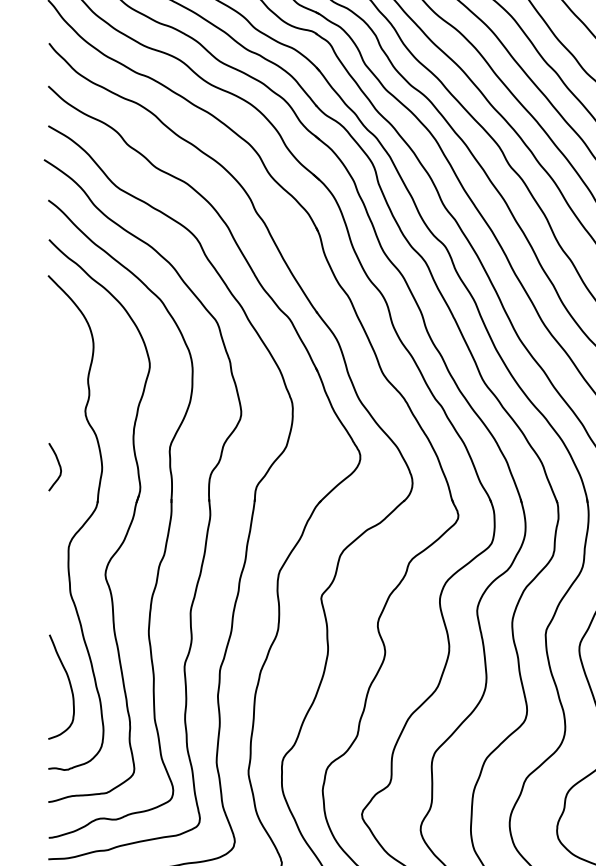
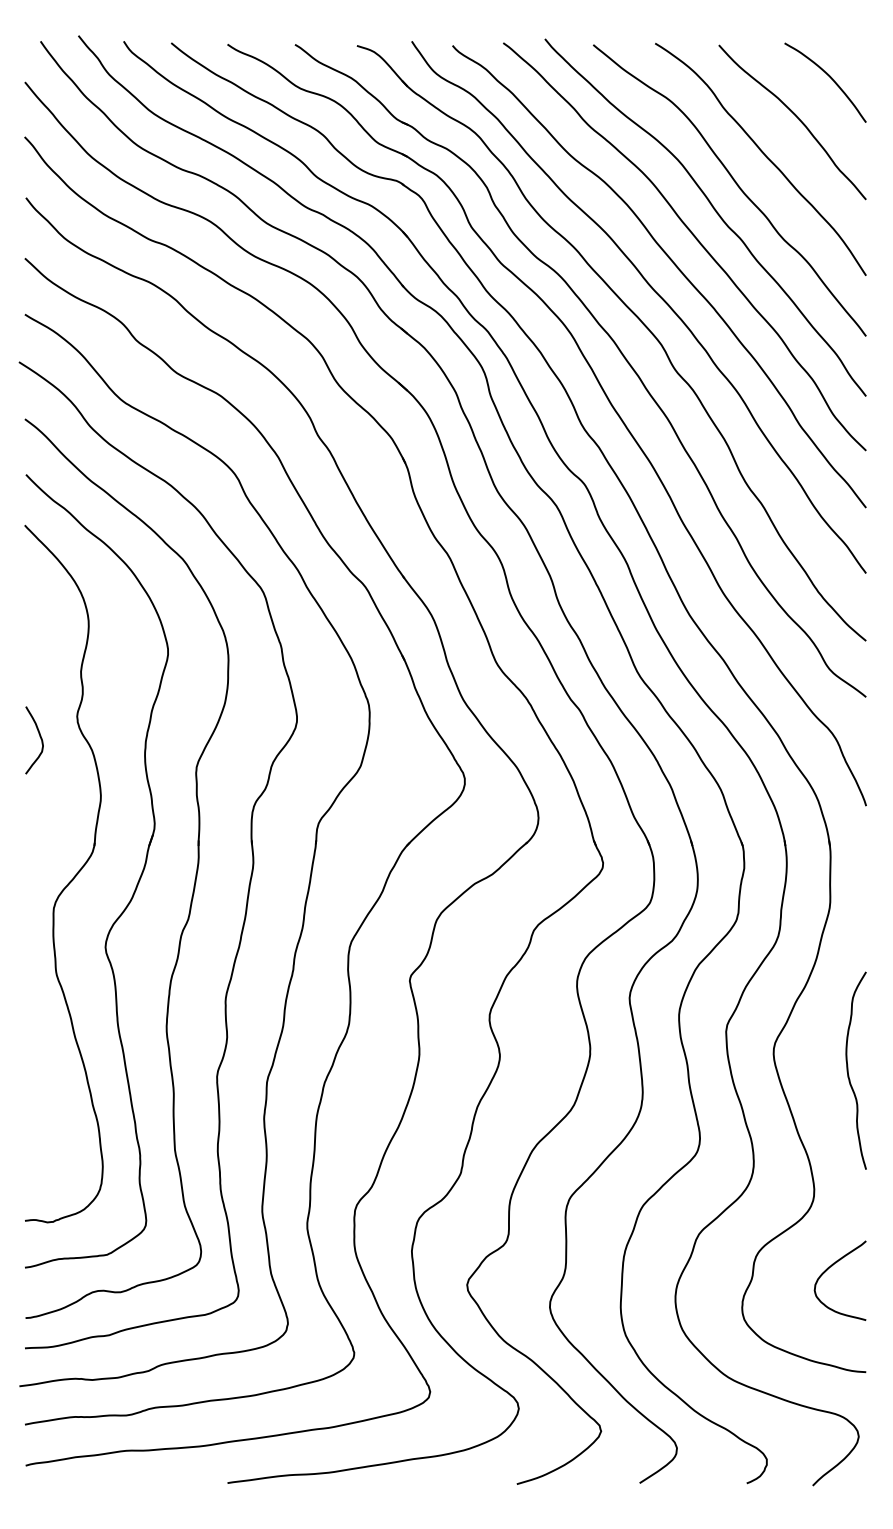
curve: (59, 466) -> (40, 739), moved
curve: (69, 683) -> (54, 1100), removed

